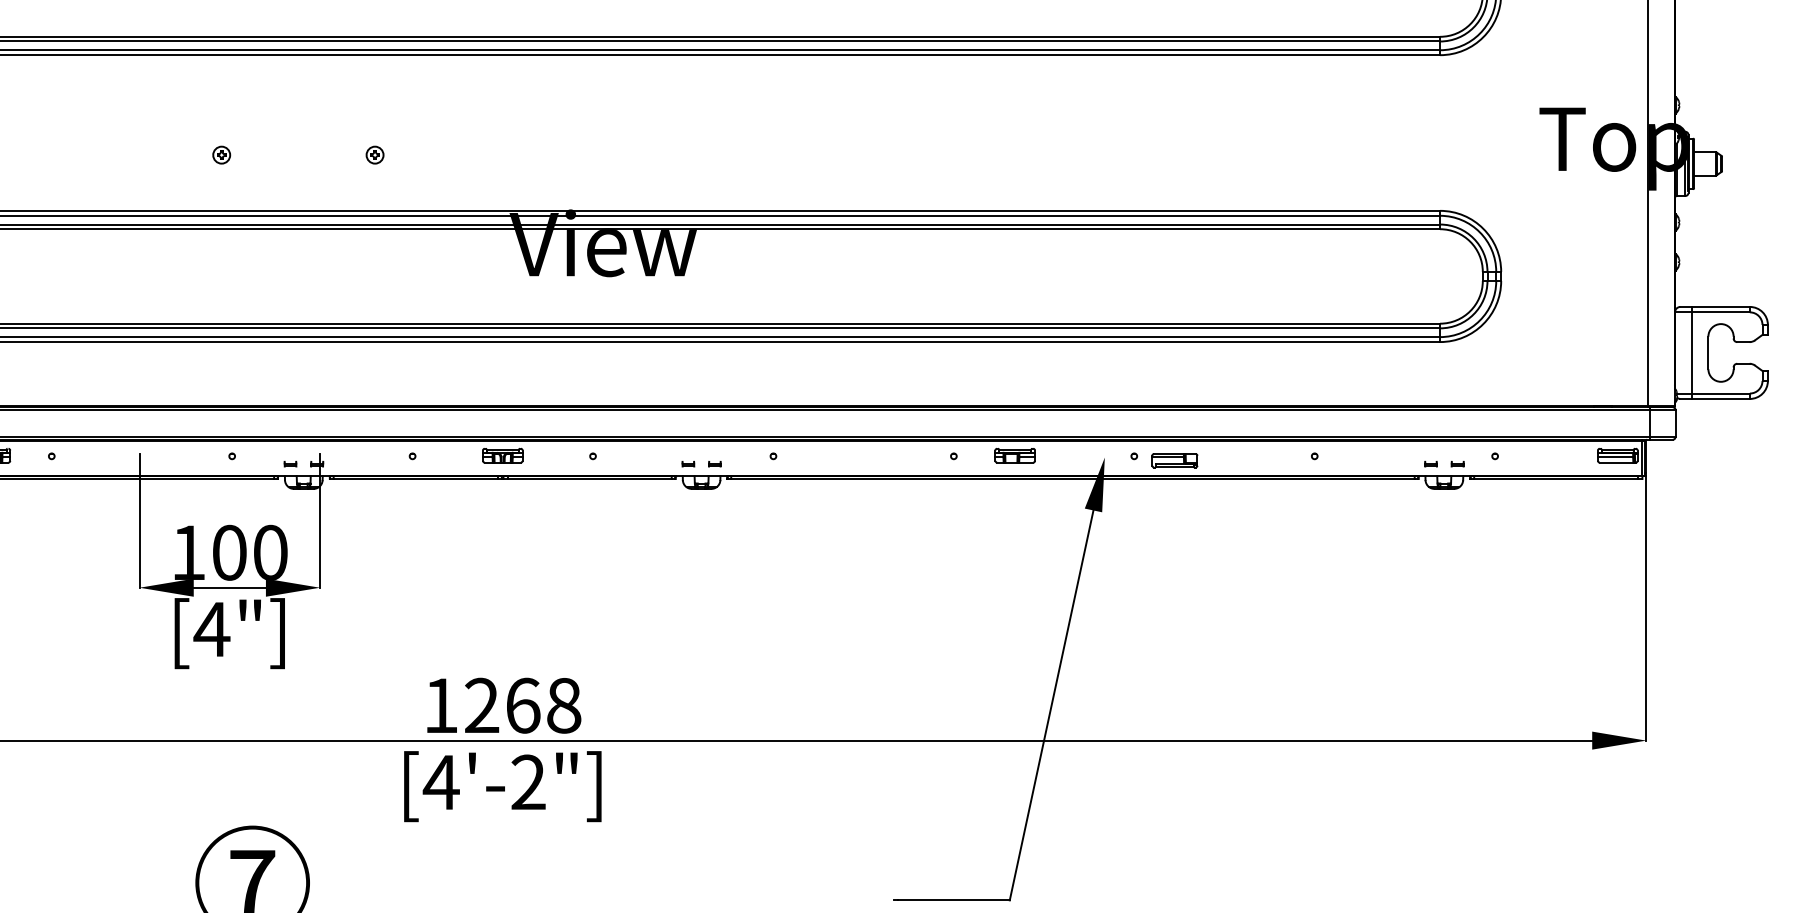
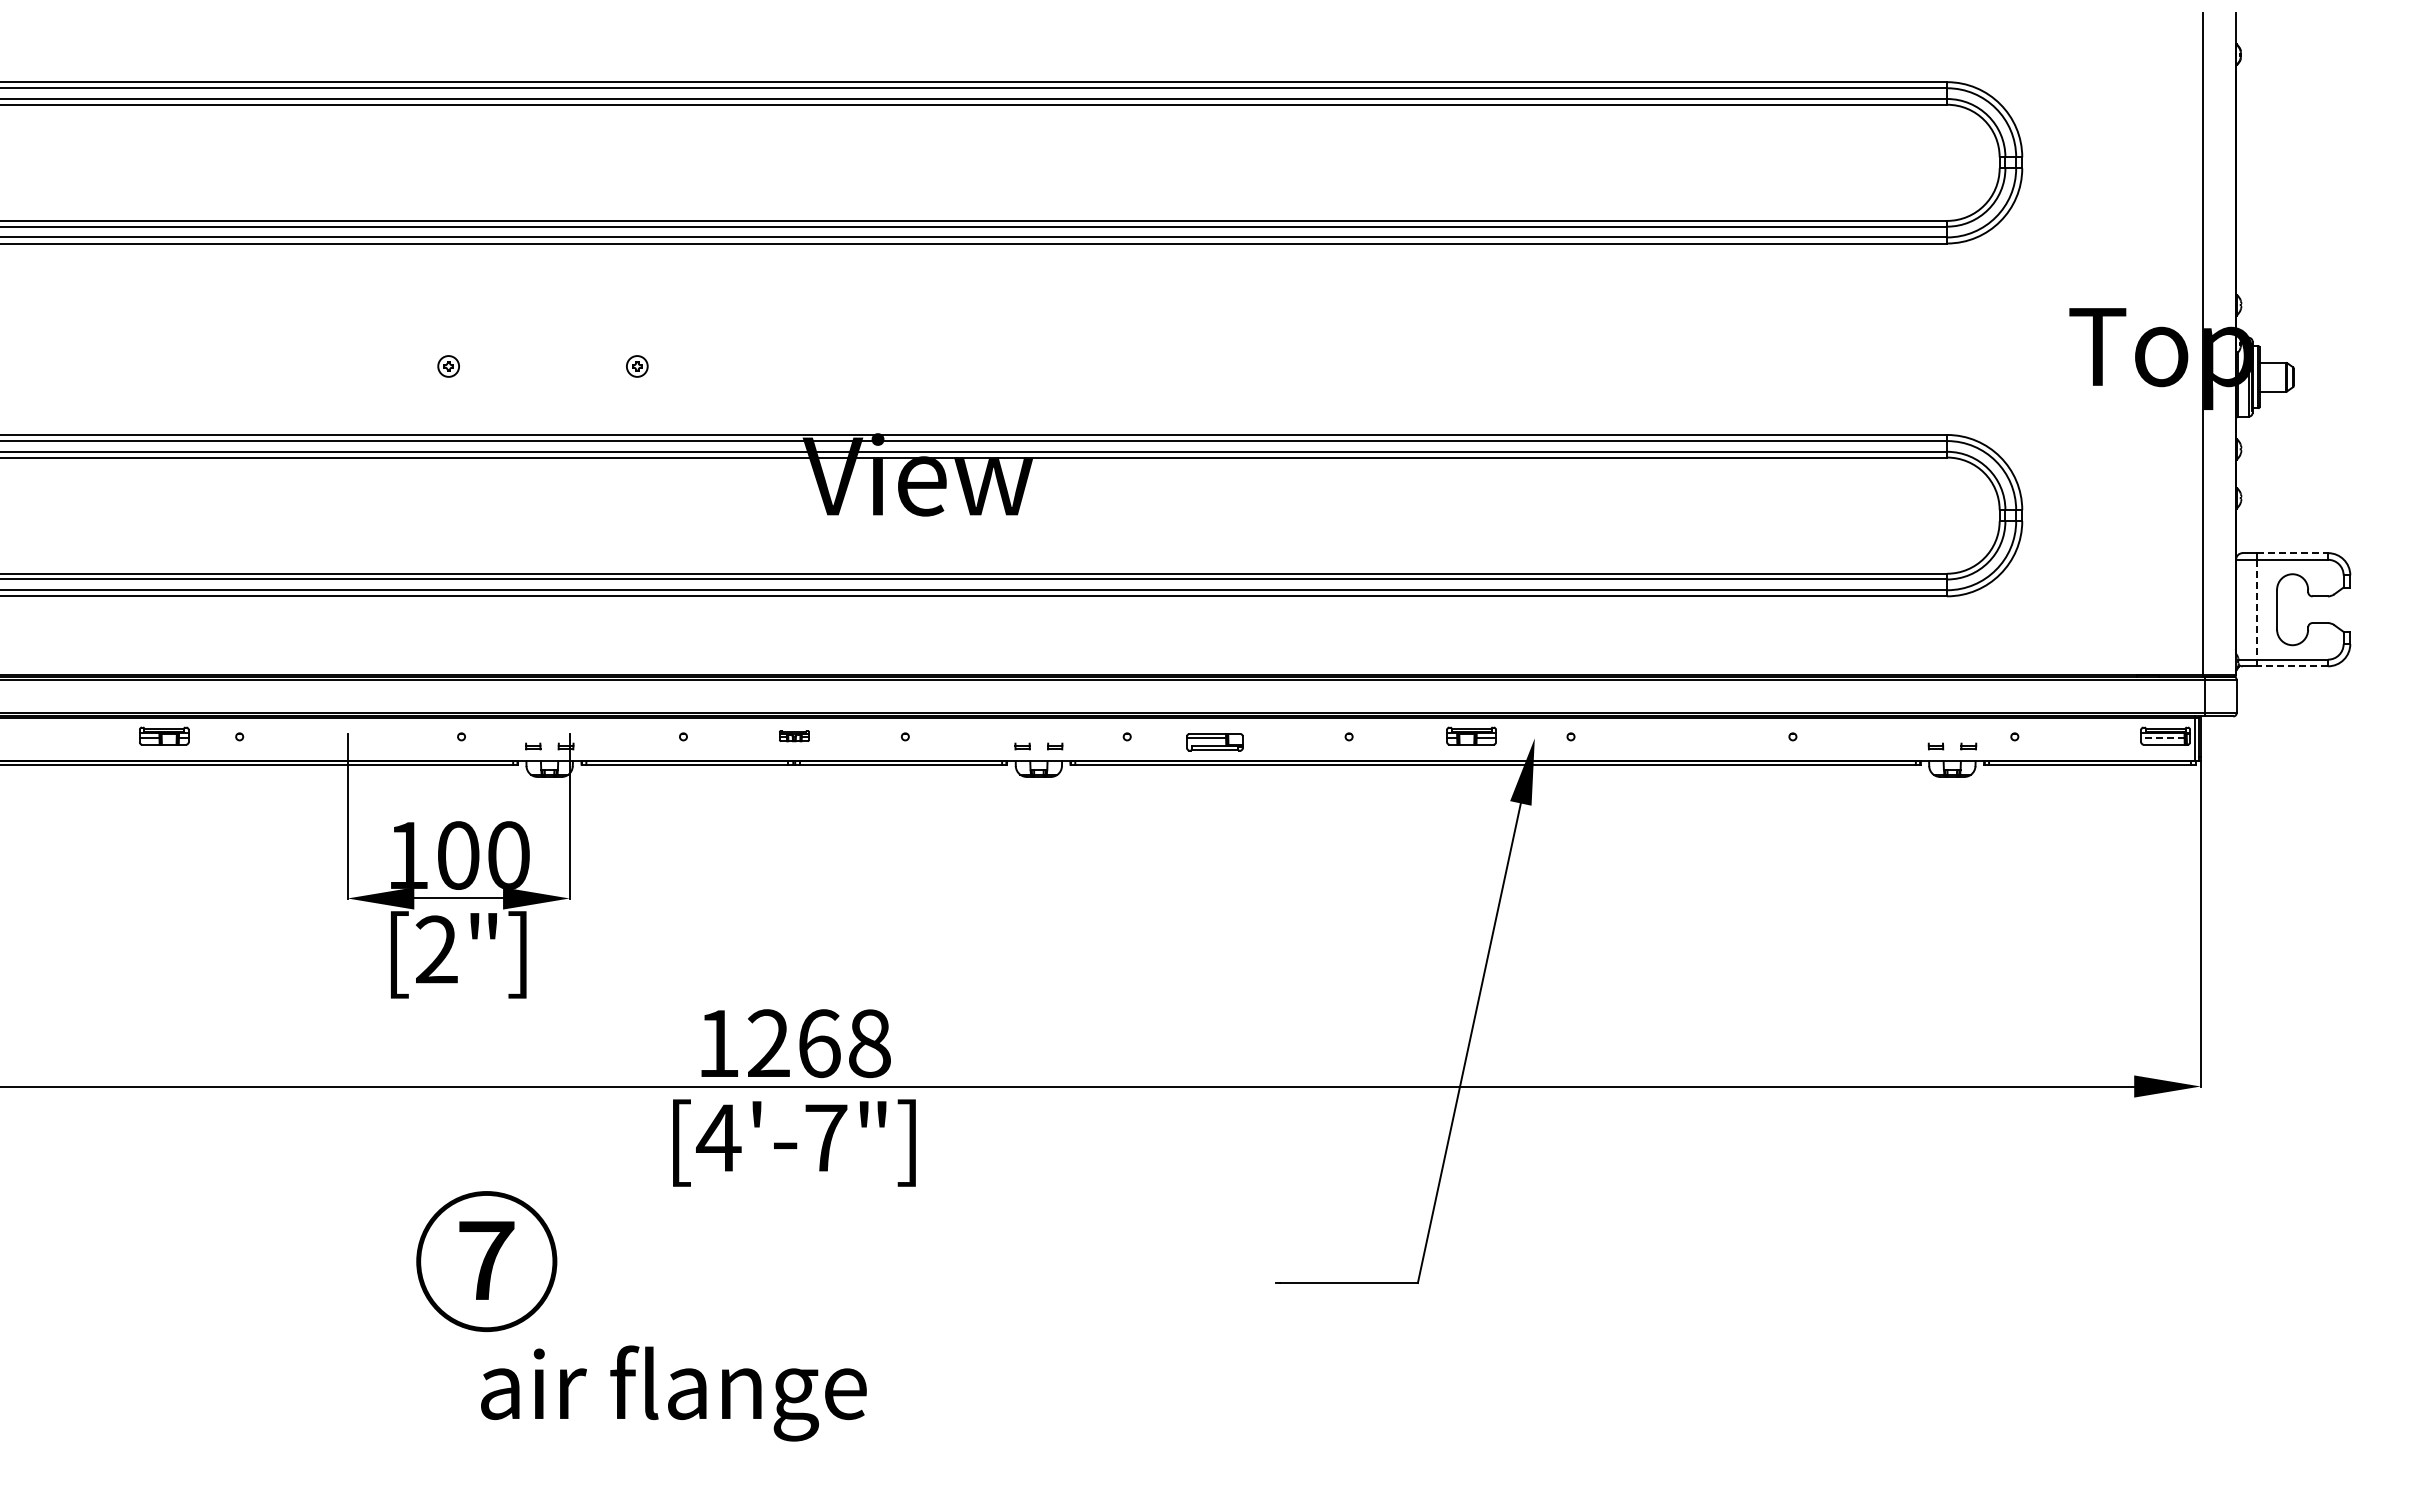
line: (1720, 307) -> (2292, 553), solid -> dashed
line: (1692, 352) -> (2257, 609), solid -> dashed
line: (1720, 399) -> (2292, 666), solid -> dashed
part: (502, 455) -> (794, 735), size x0.6
part: (1015, 455) -> (1471, 735), moved
line: (1615, 457) -> (2162, 738), solid -> dashed
part: (1174, 460) -> (1214, 742), moved
text: (211, 629) -> (436, 949), [4"] -> [2"]
text: (528, 782) -> (826, 1137), [4'-2"] -> [4'-7"]

